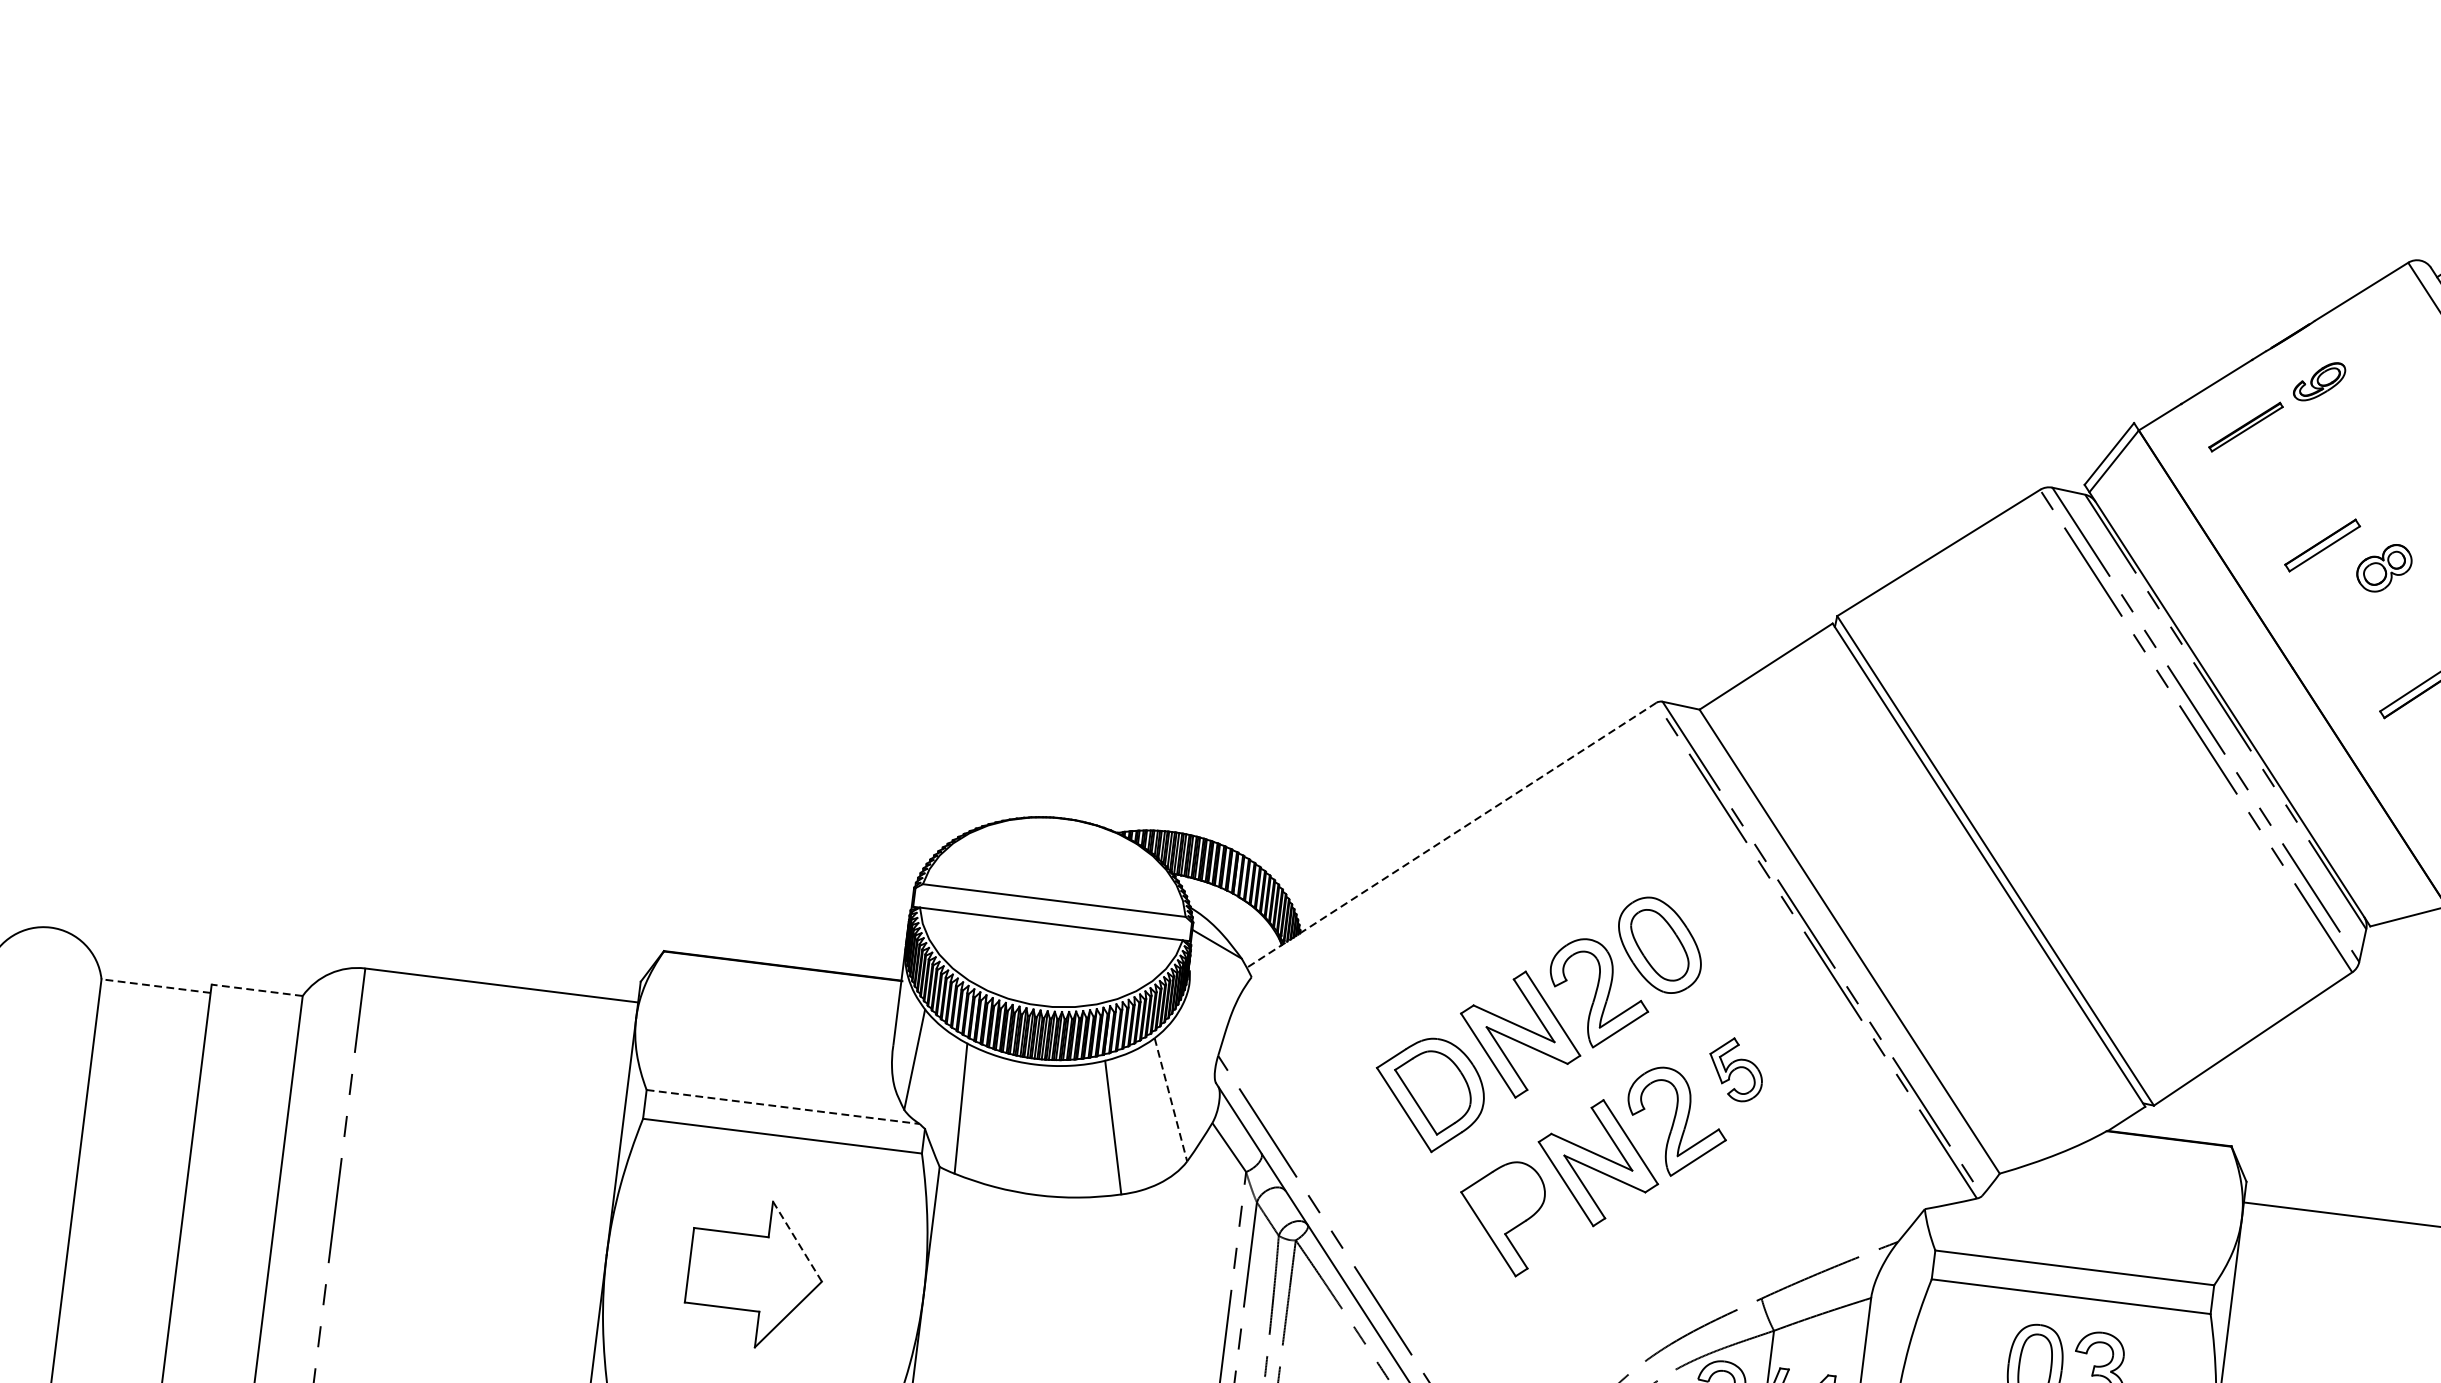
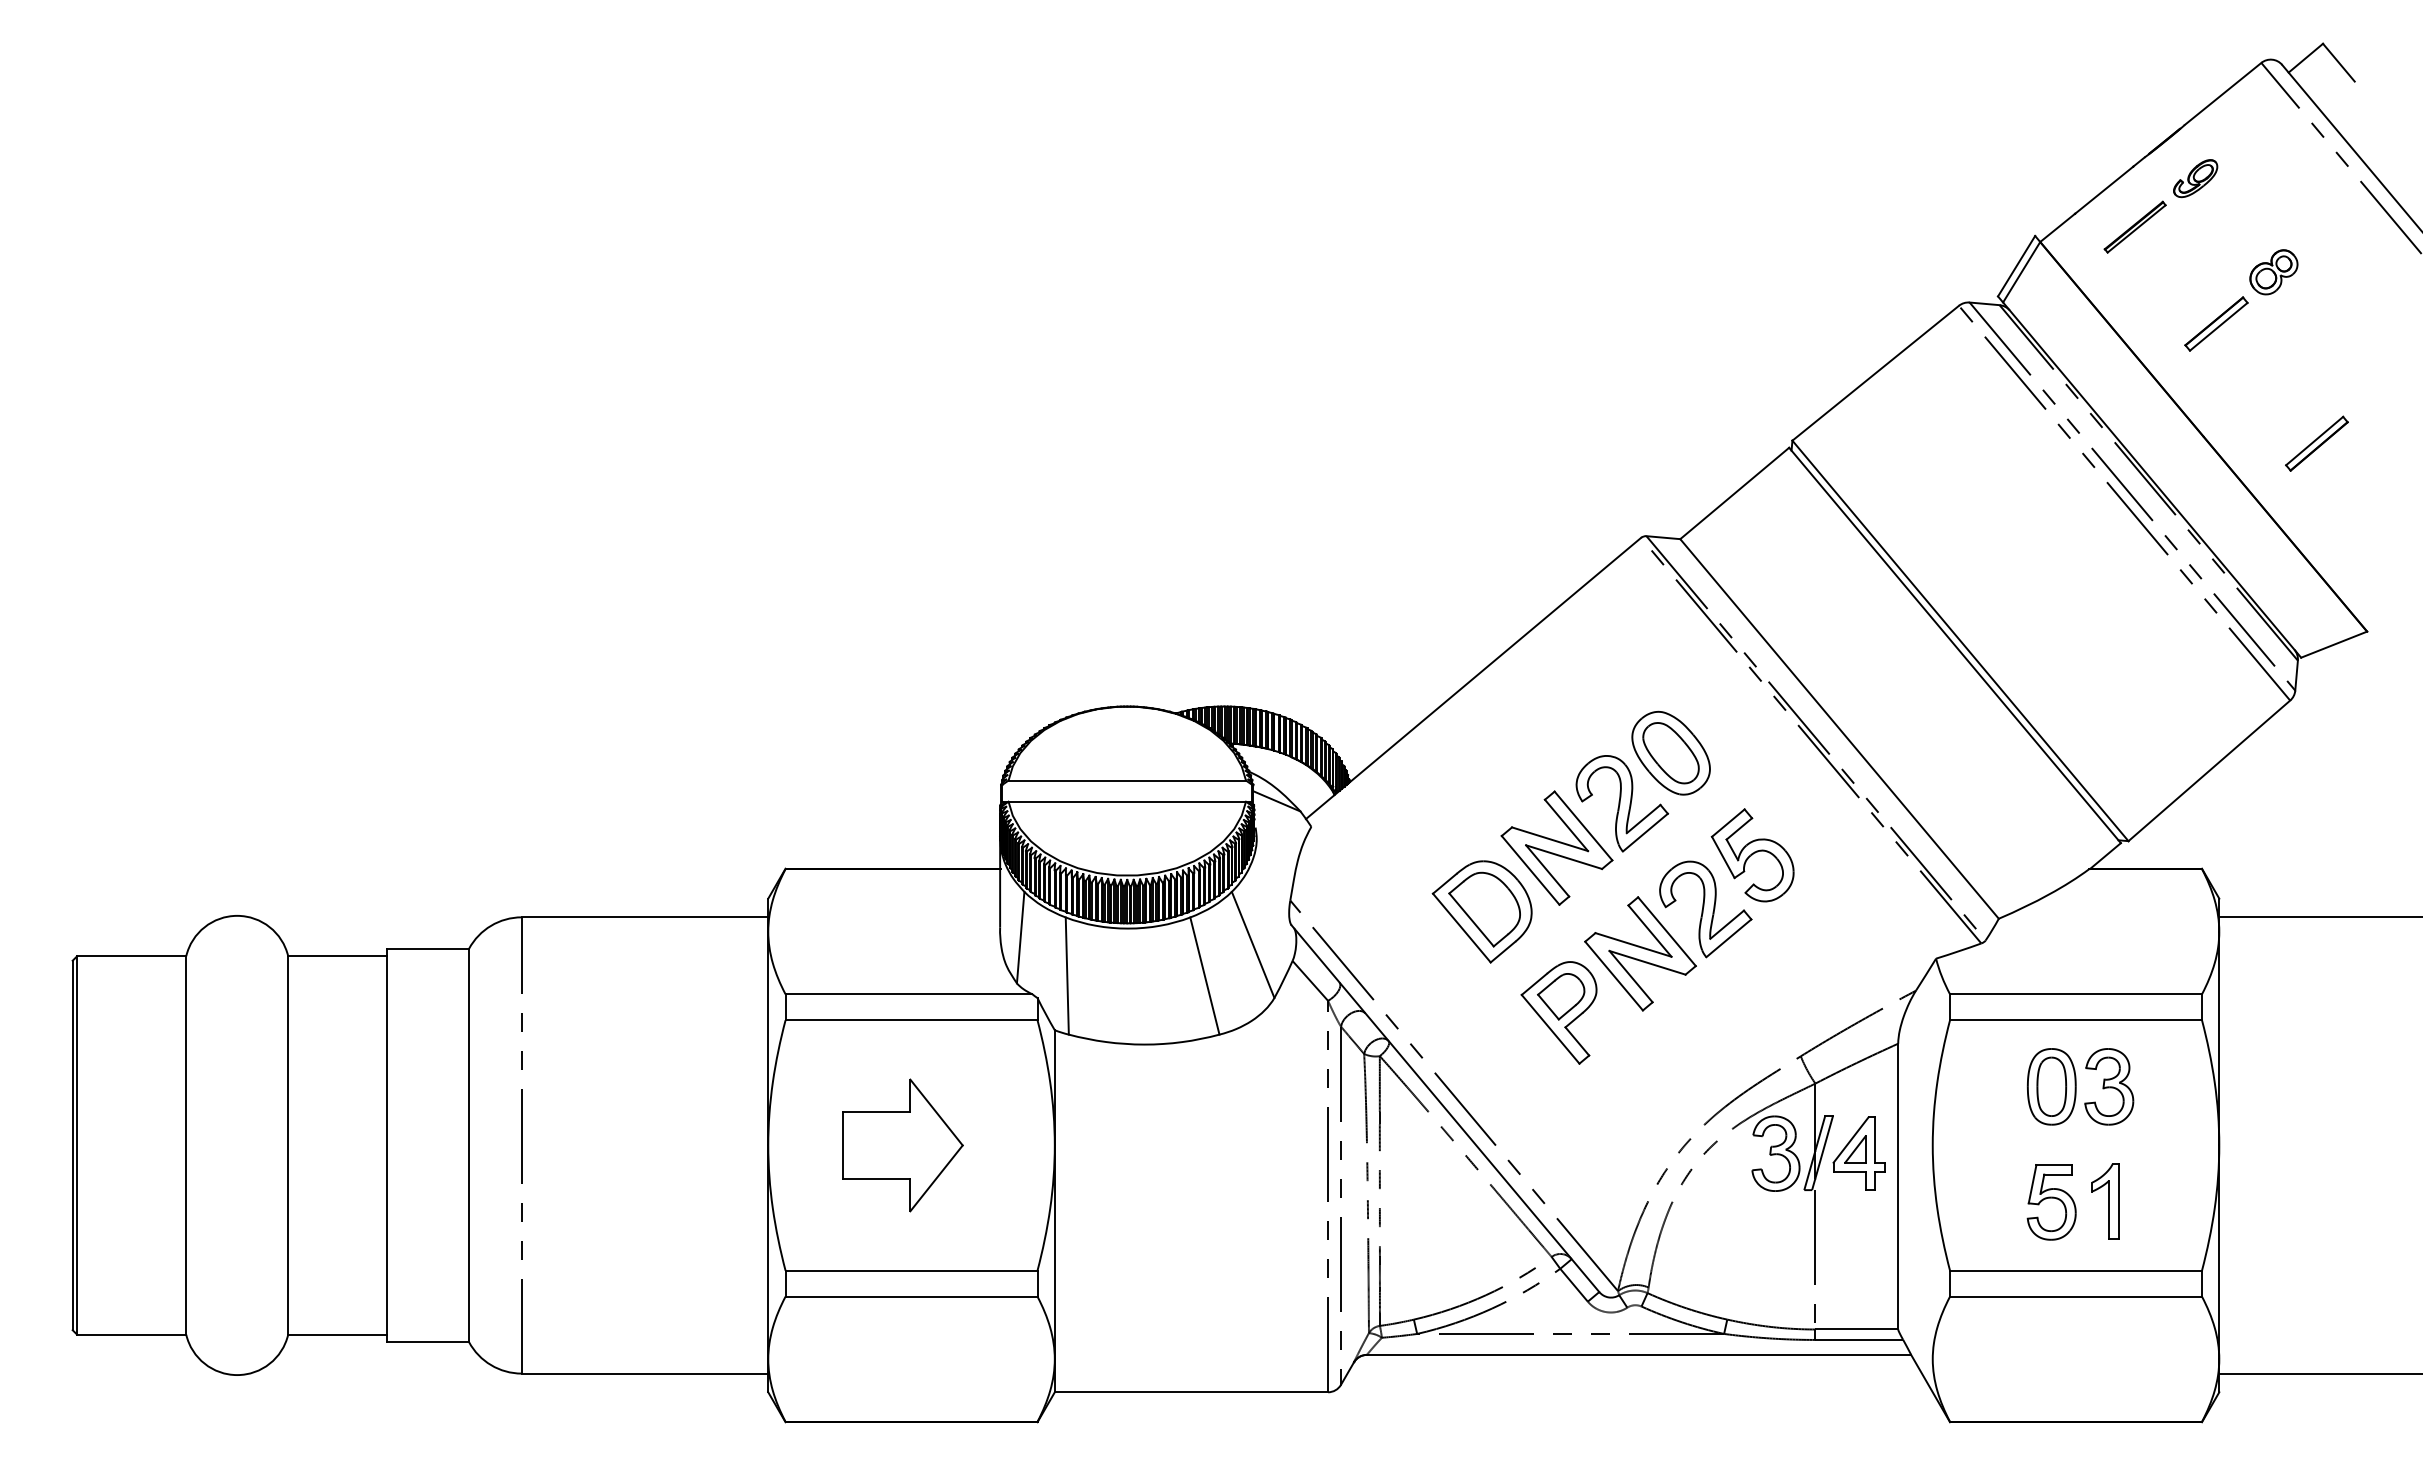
part: (2383, 568) -> (2273, 272), moved
line: (1451, 835) -> (1473, 678), dashed -> solid
line: (156, 986) -> (337, 956), dashed -> solid
line: (256, 989) -> (427, 948), dashed -> solid
part: (1735, 1069) -> (1752, 855), size x1.67
line: (1171, 1100) -> (1253, 945), dashed -> solid
line: (783, 1107) -> (909, 994), dashed -> solid
part: (1505, 1199) -> (1561, 996), added
line: (797, 1241) -> (936, 1112), dashed -> solid

